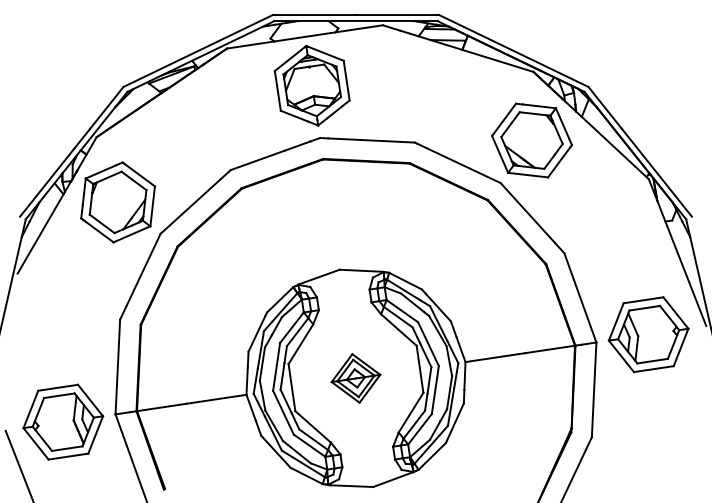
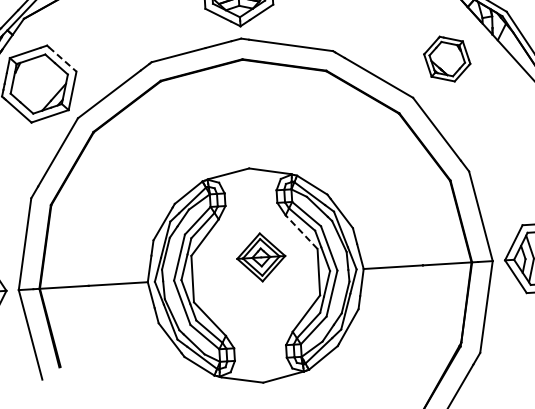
part: (531, 140) -> (446, 59), size x0.6
line: (139, 175) -> (62, 59), solid -> dashed
line: (398, 330) -> (301, 232), solid -> dashed
part: (355, 378) -> (260, 257), moved

